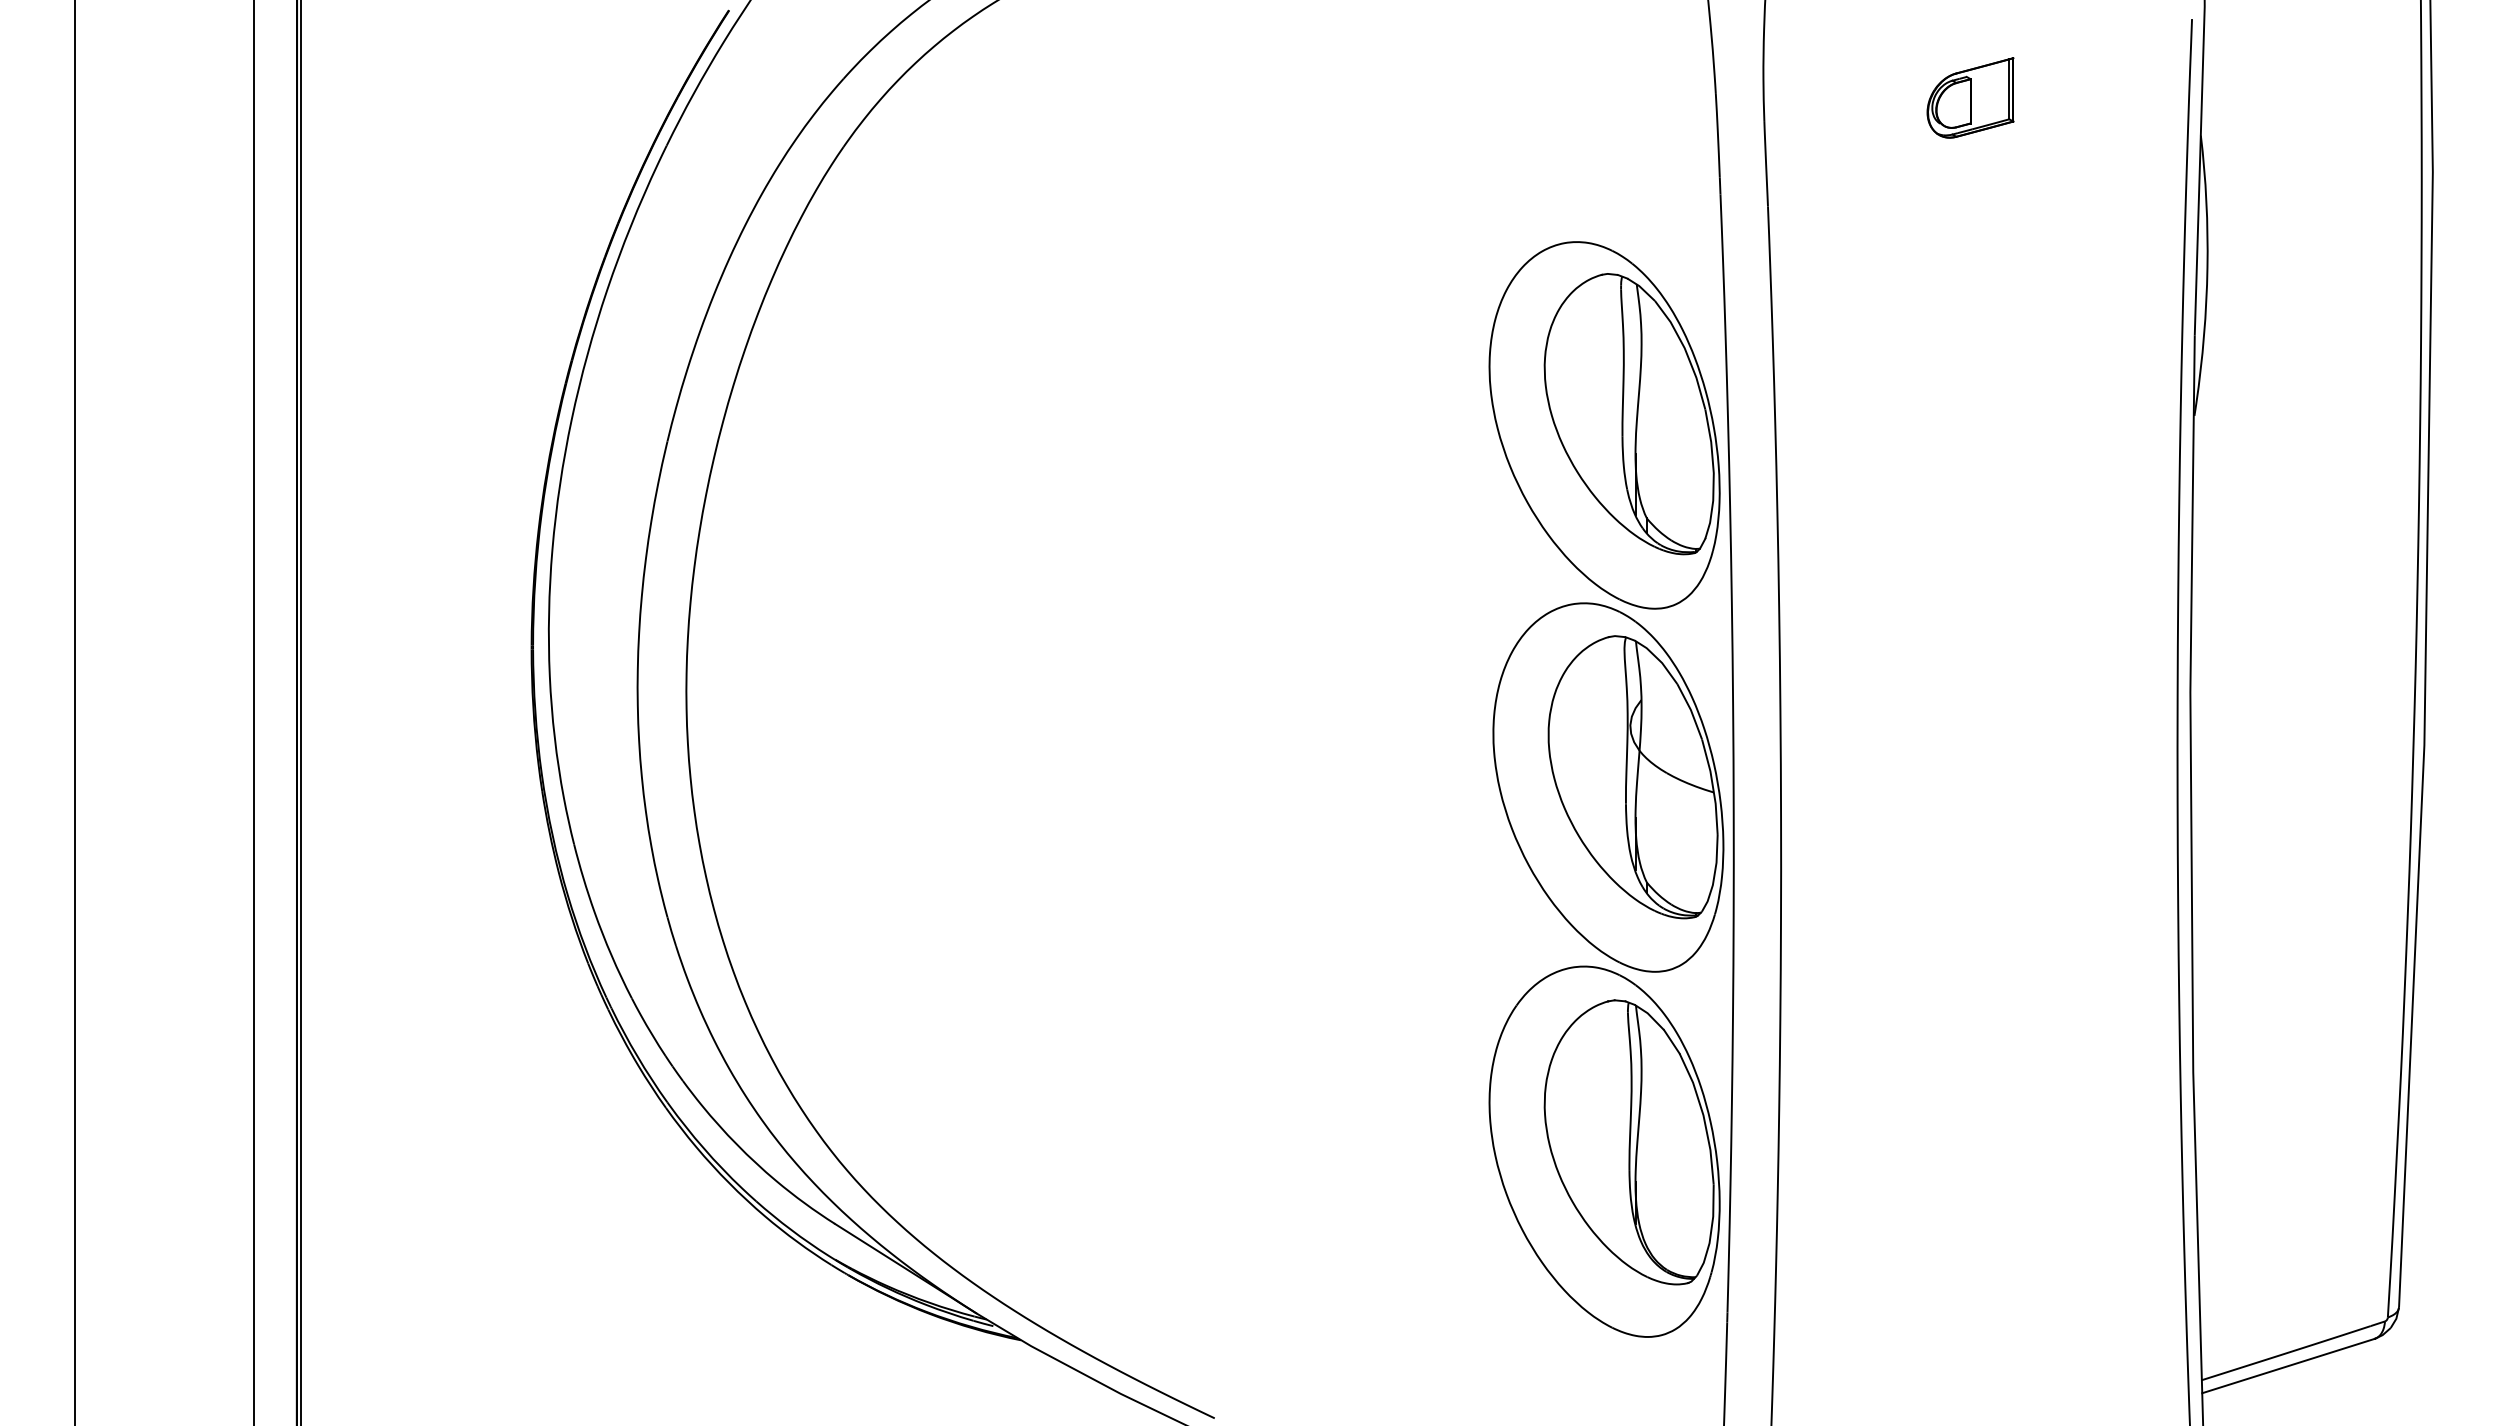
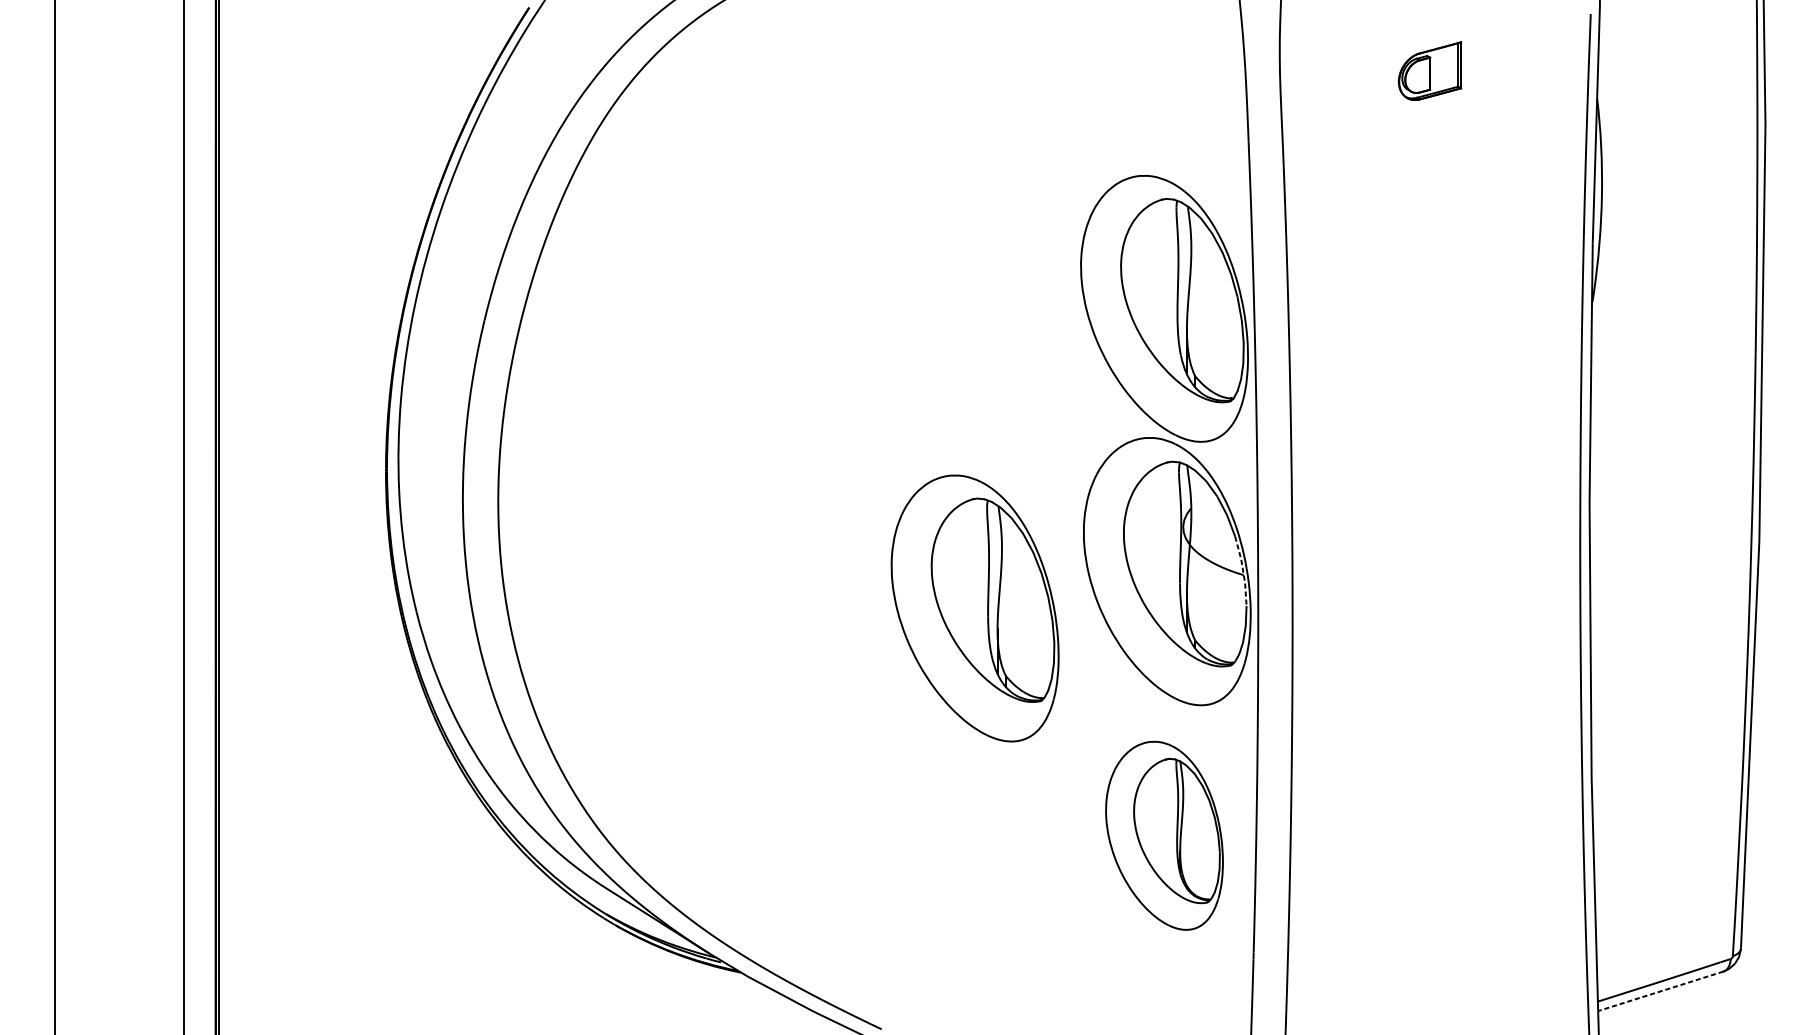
line: (1712, 787) -> (1242, 571), solid -> dashed
part: (1343, 838) -> (975, 608), added
part: (1604, 1151) -> (1164, 835), size x0.7
line: (2288, 1366) -> (1660, 991), solid -> dashed

